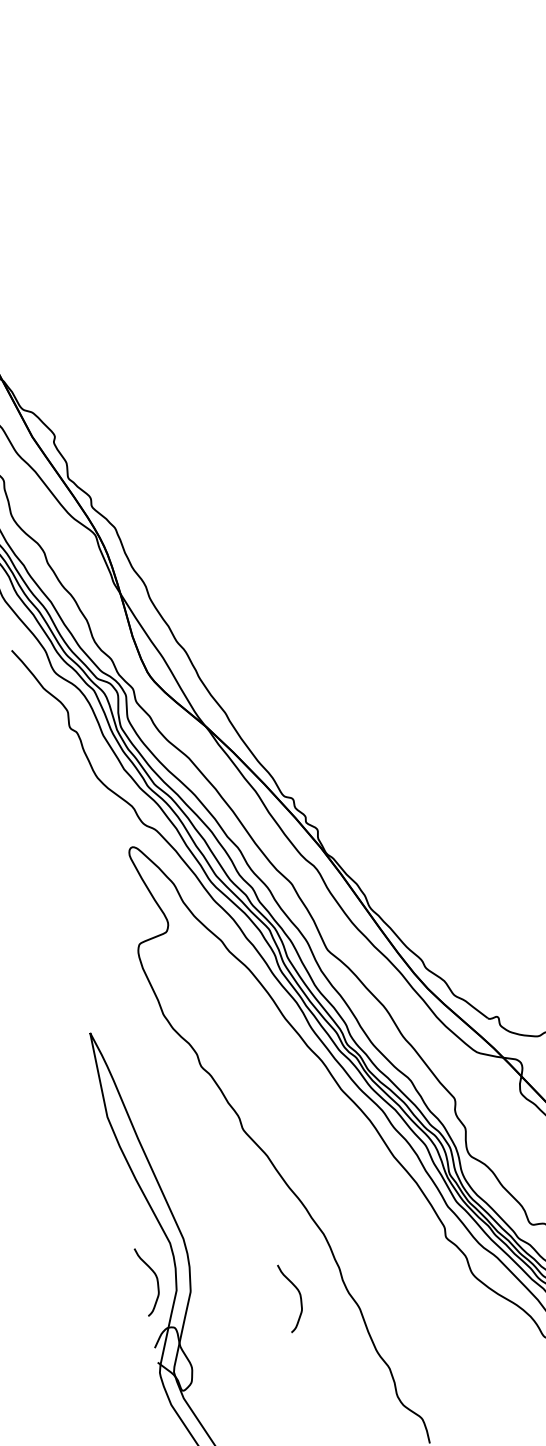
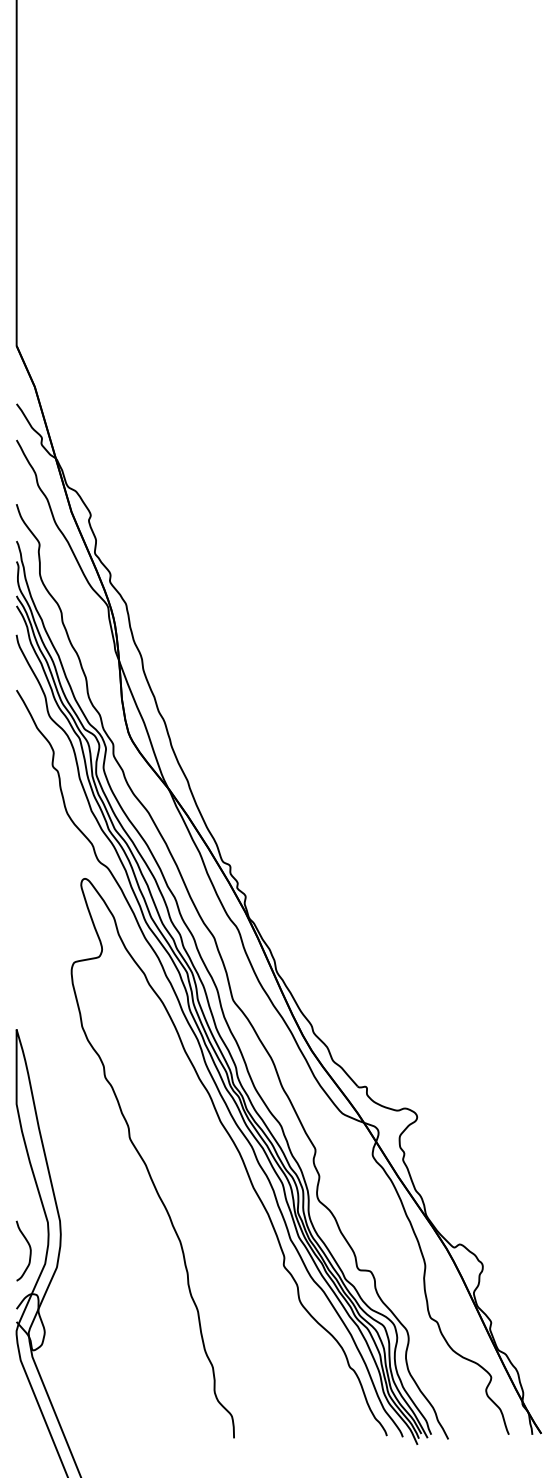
curve: (298, 1295) -> (148, 1289), removed

